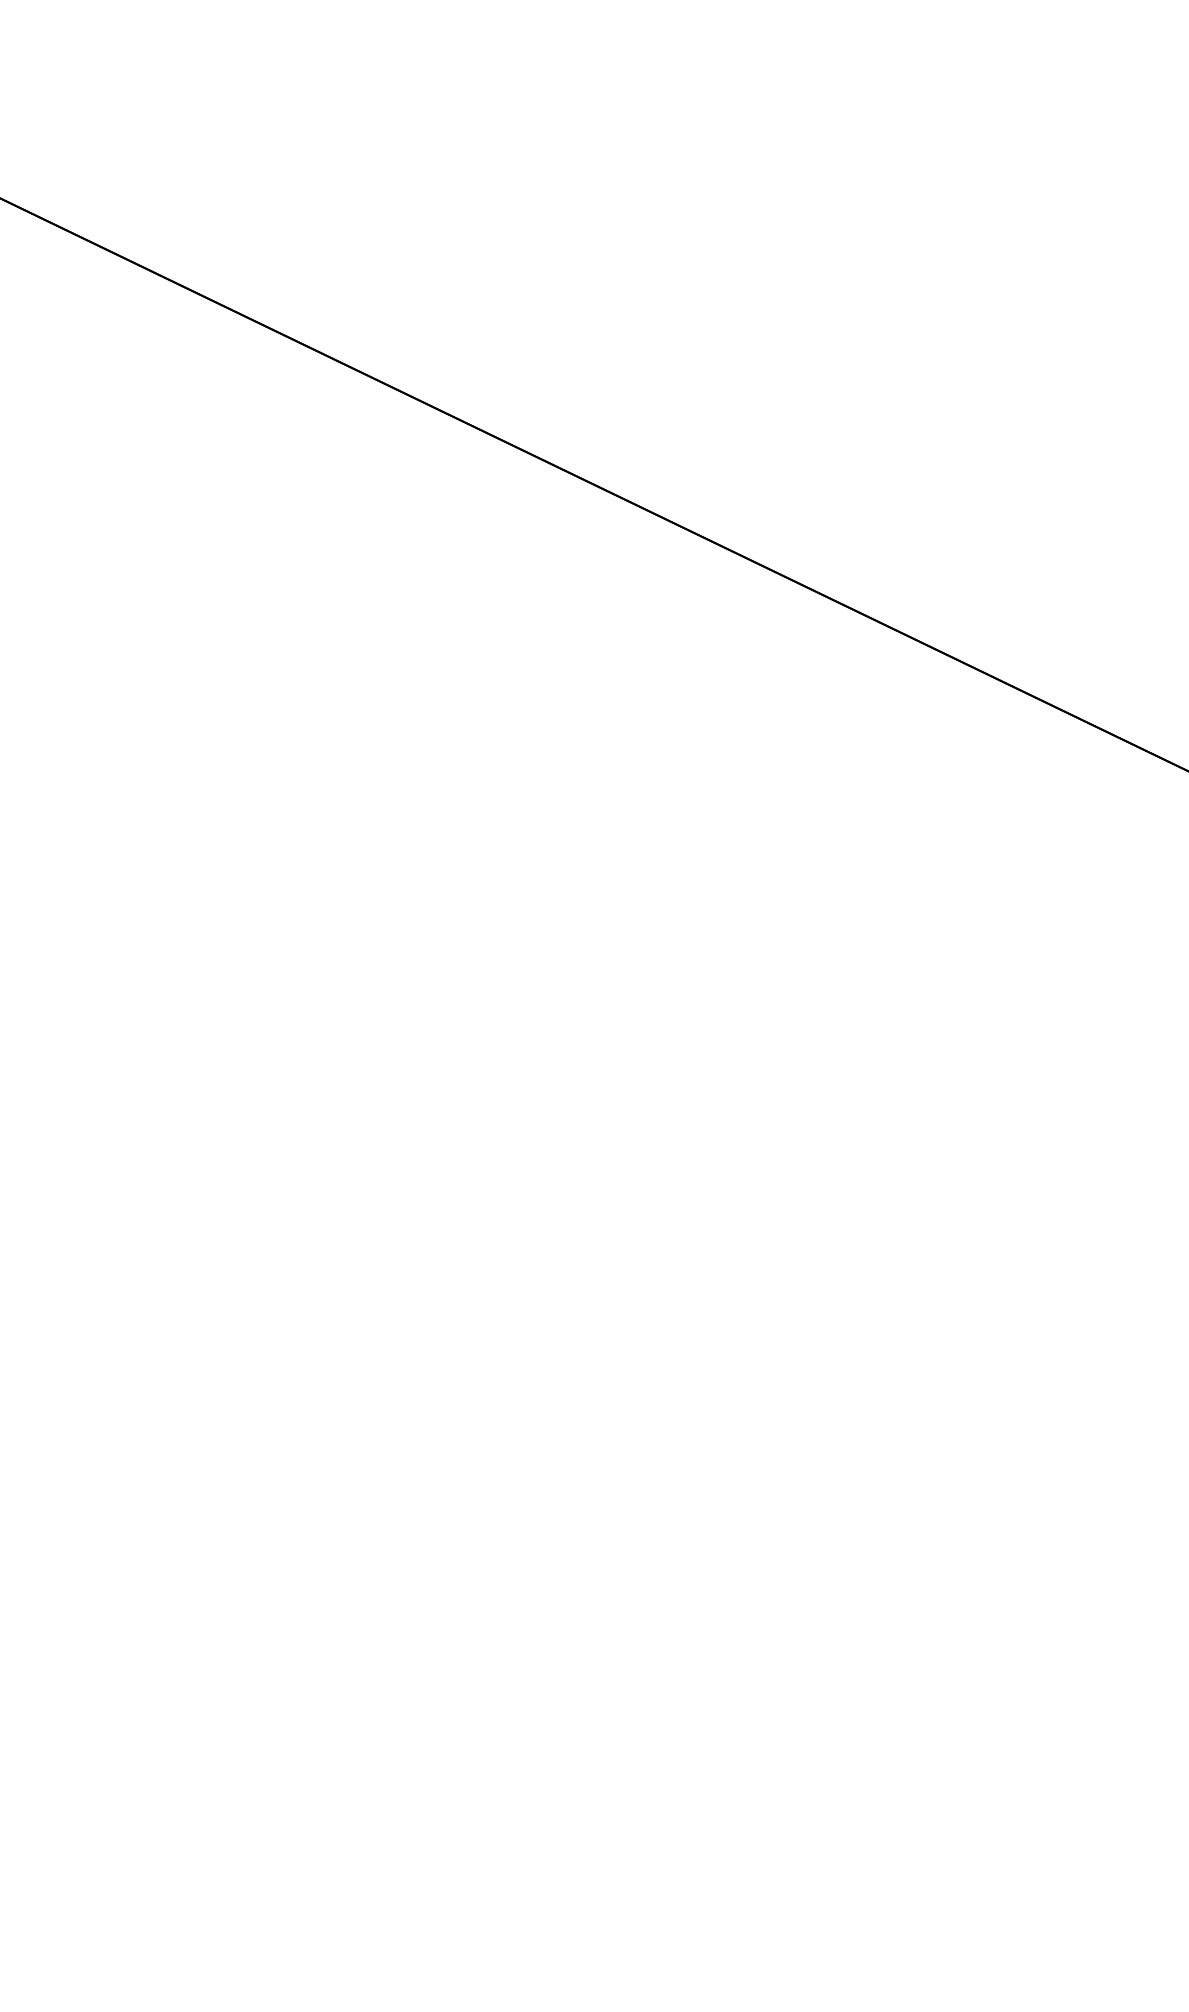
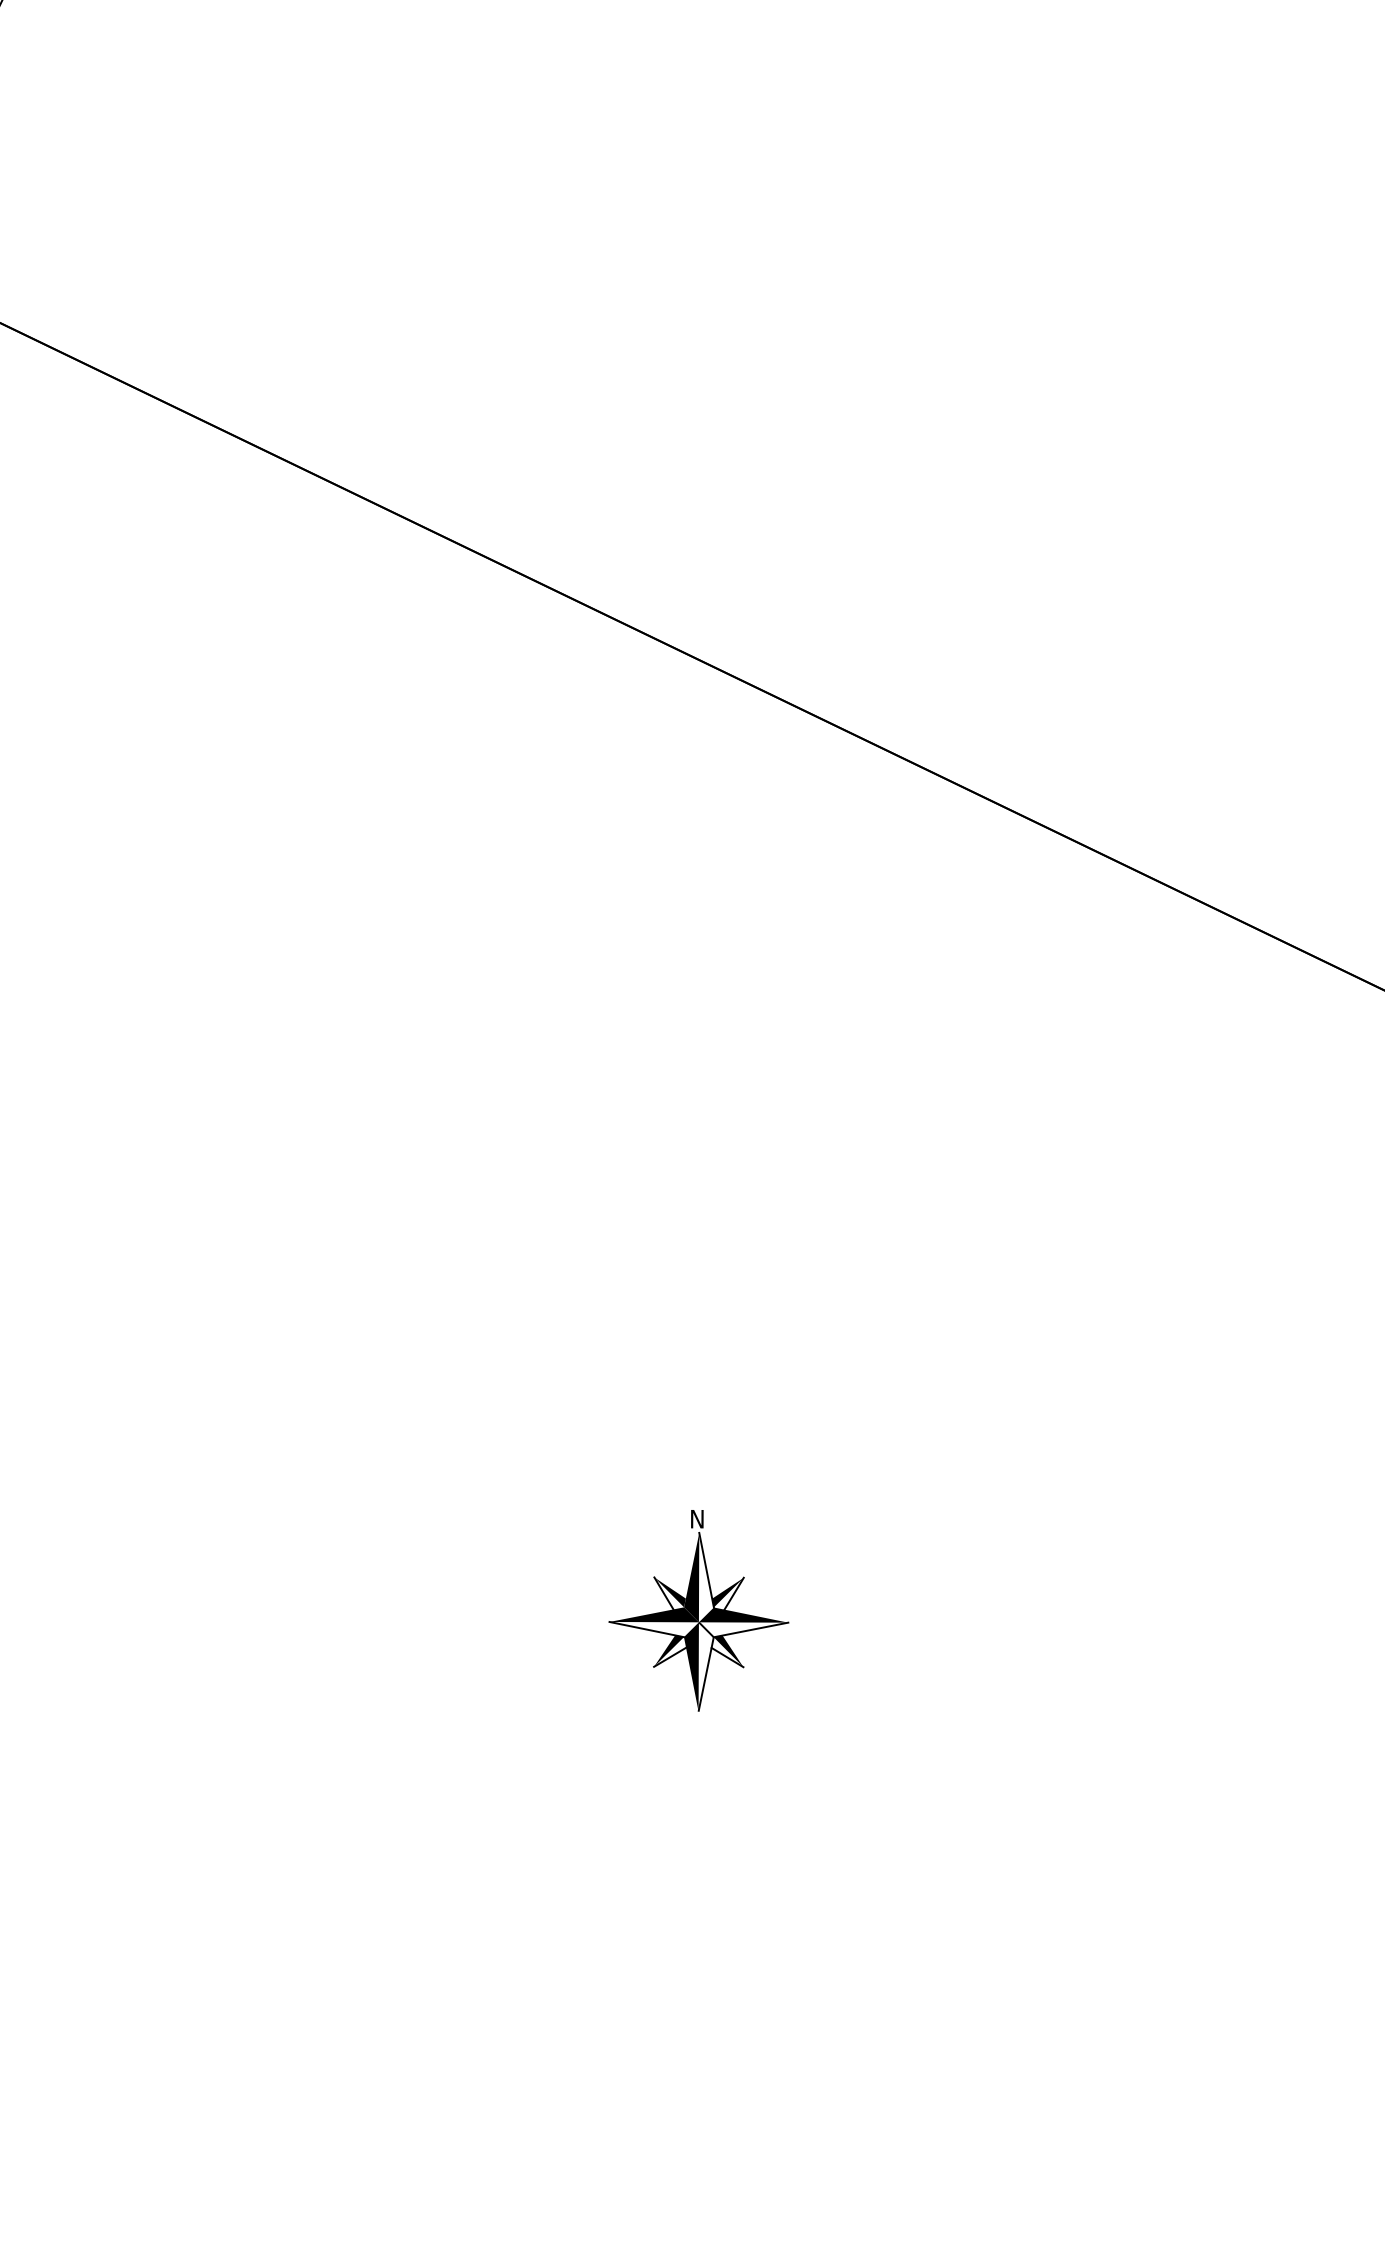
part: (529, 1365) -> (698, 1610), added

